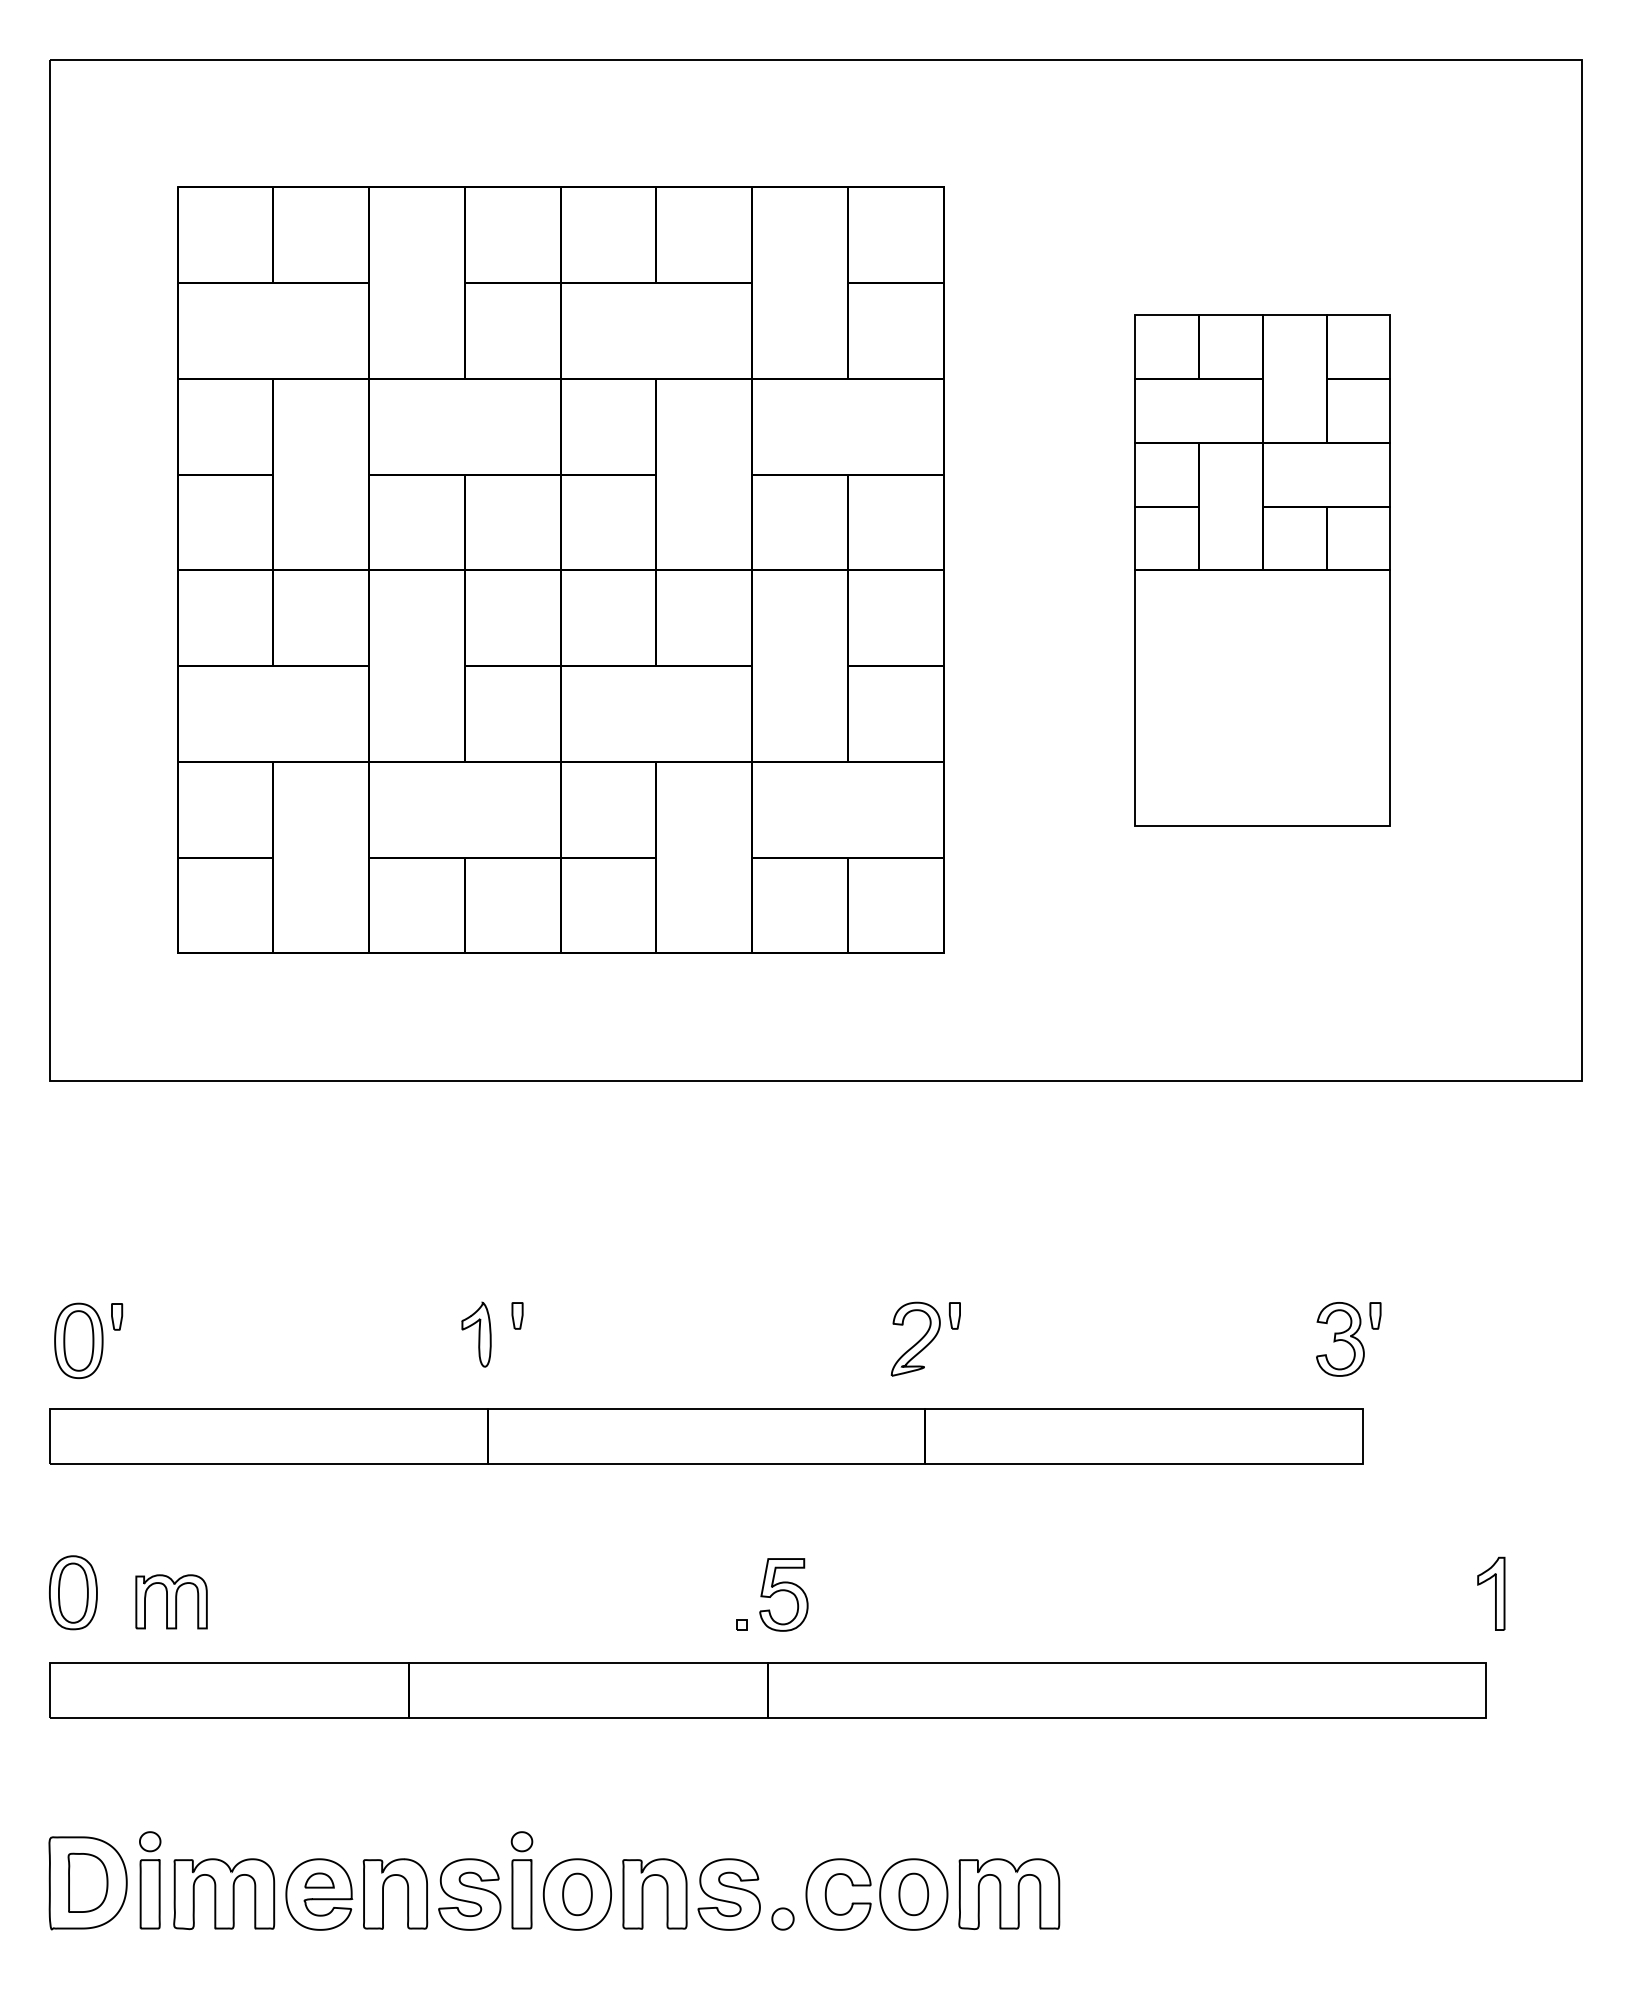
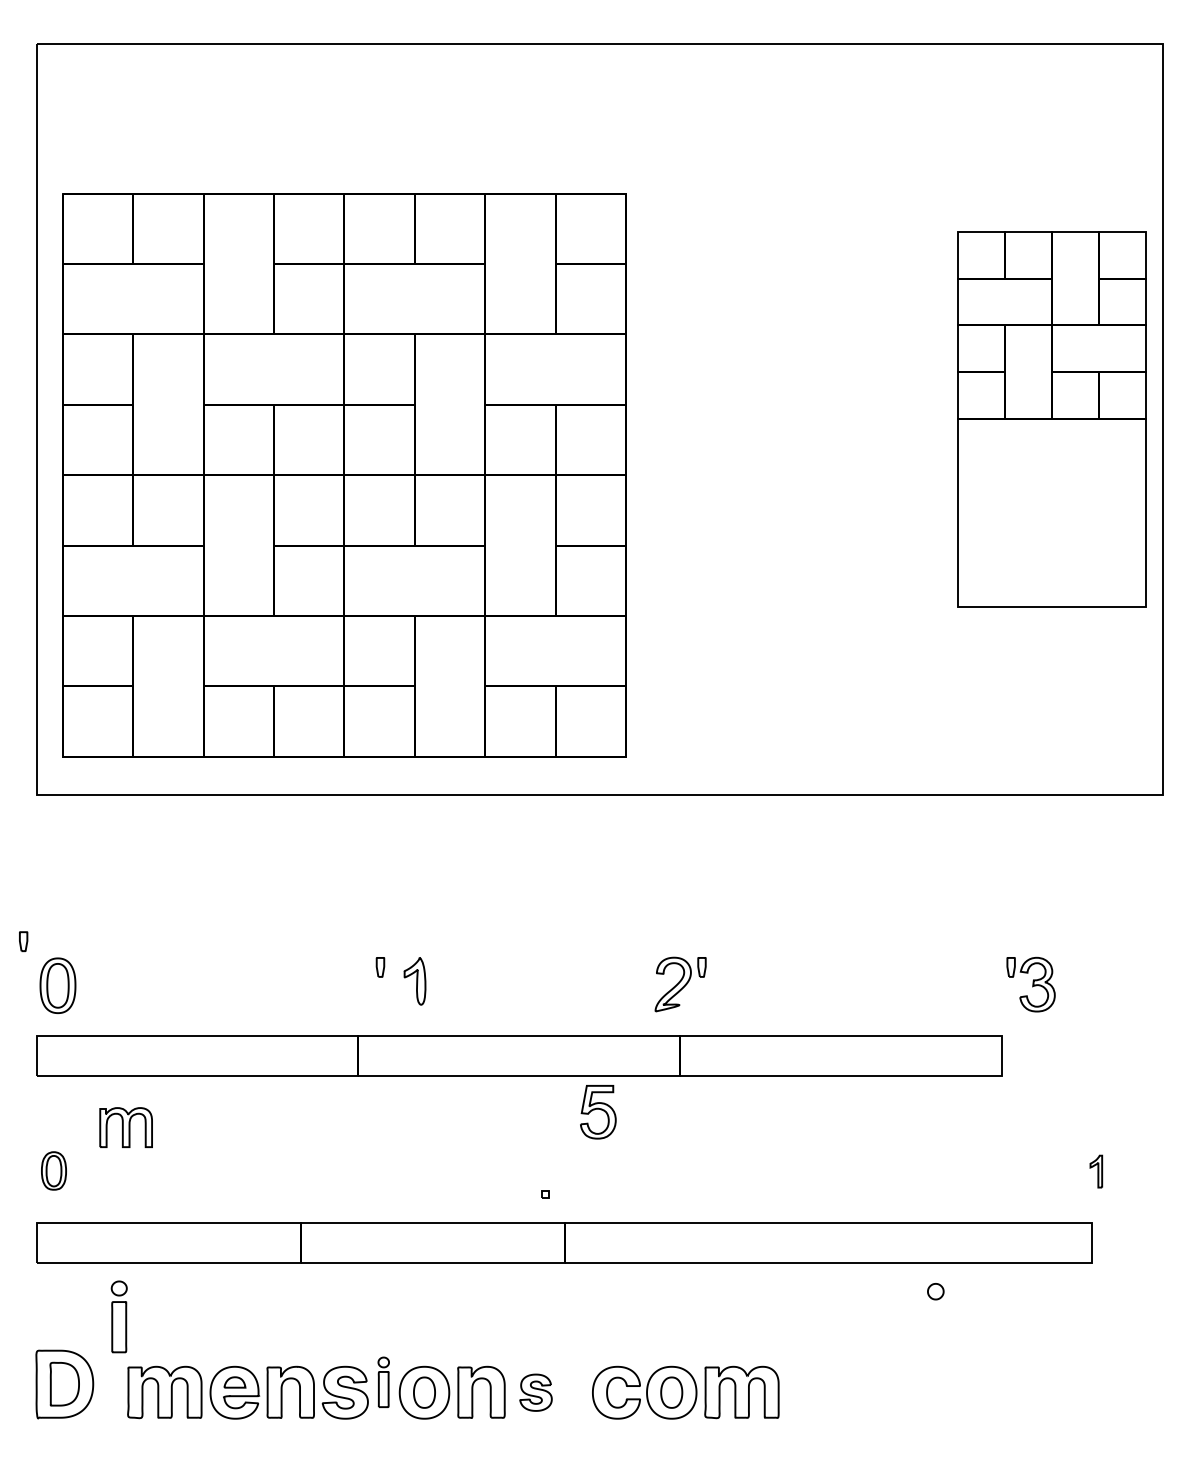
part: (560, 569) -> (344, 474), moved
part: (1262, 570) -> (1051, 419), moved
part: (117, 1316) -> (23, 941), moved
part: (476, 1334) -> (414, 981), moved
part: (1340, 1339) -> (1037, 984), moved
part: (73, 1592) -> (54, 1170), size x0.7
part: (1491, 1593) -> (1096, 1171), size x0.6
part: (783, 1594) -> (598, 1111), moved
part: (171, 1601) -> (126, 1127), moved
part: (150, 1880) -> (119, 1317), moved
part: (521, 1880) -> (383, 1382), size x0.7
part: (728, 1894) -> (535, 1392), size x0.7
part: (782, 1918) -> (935, 1291), moved

